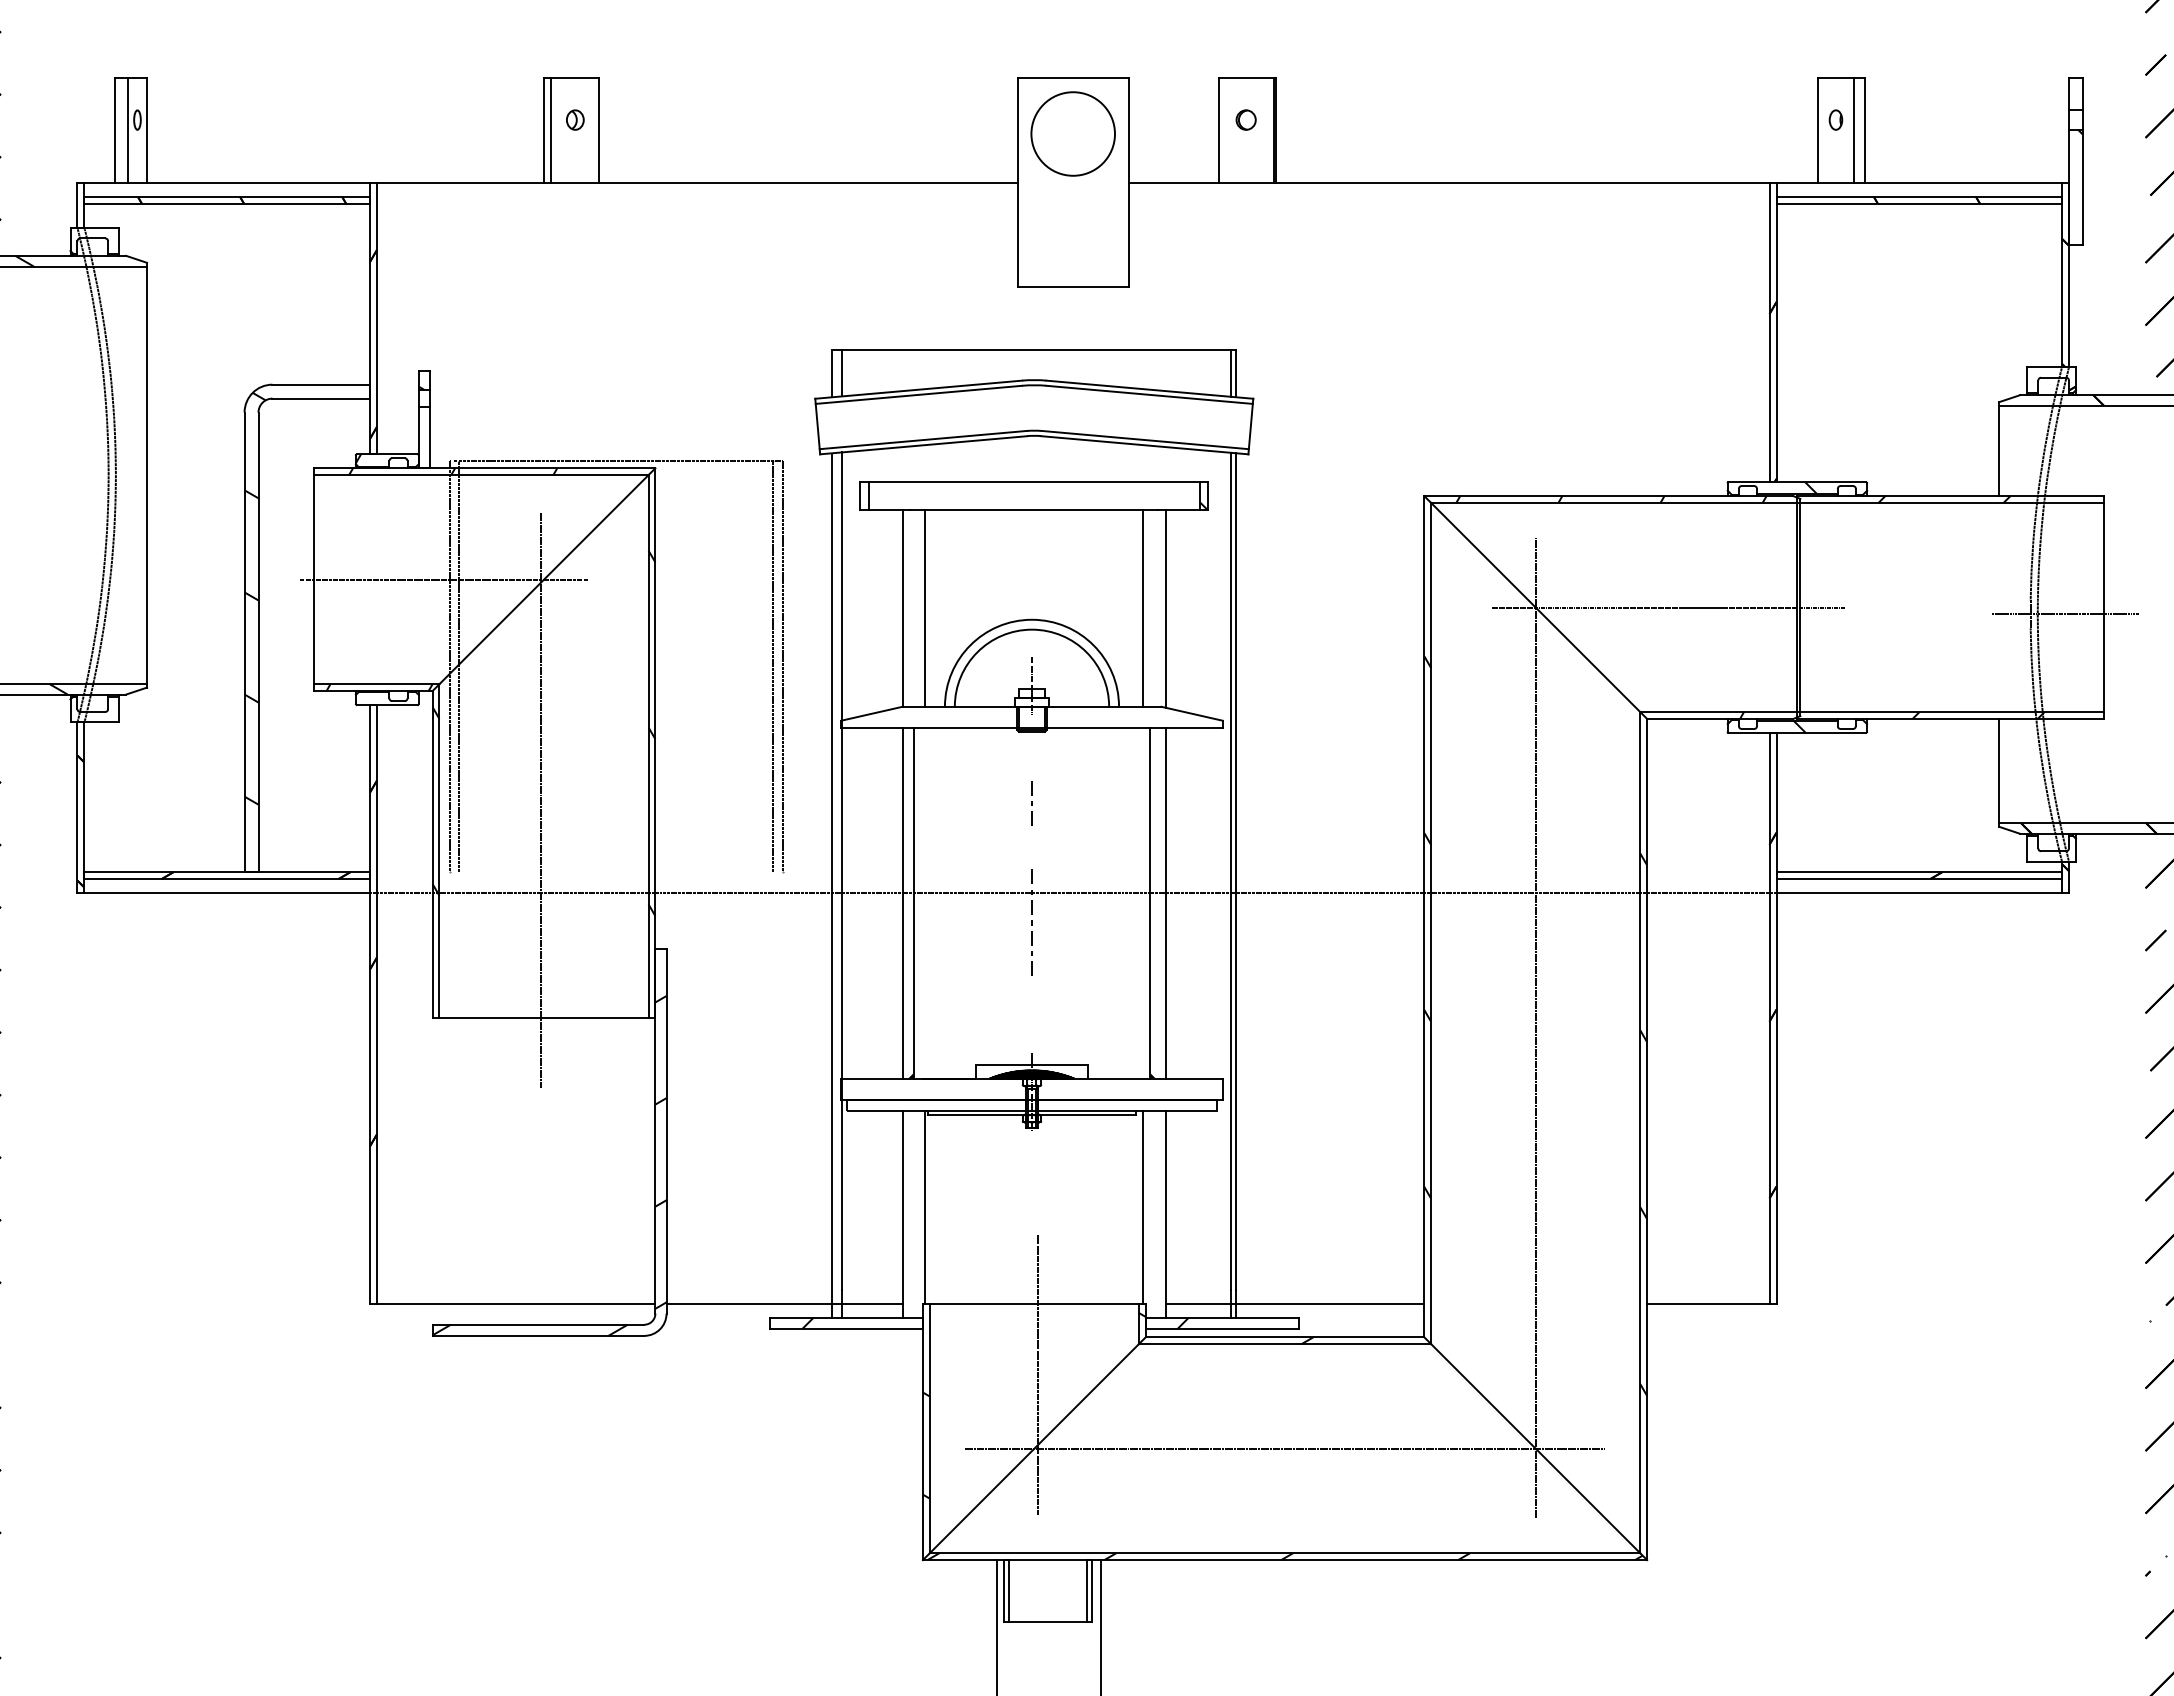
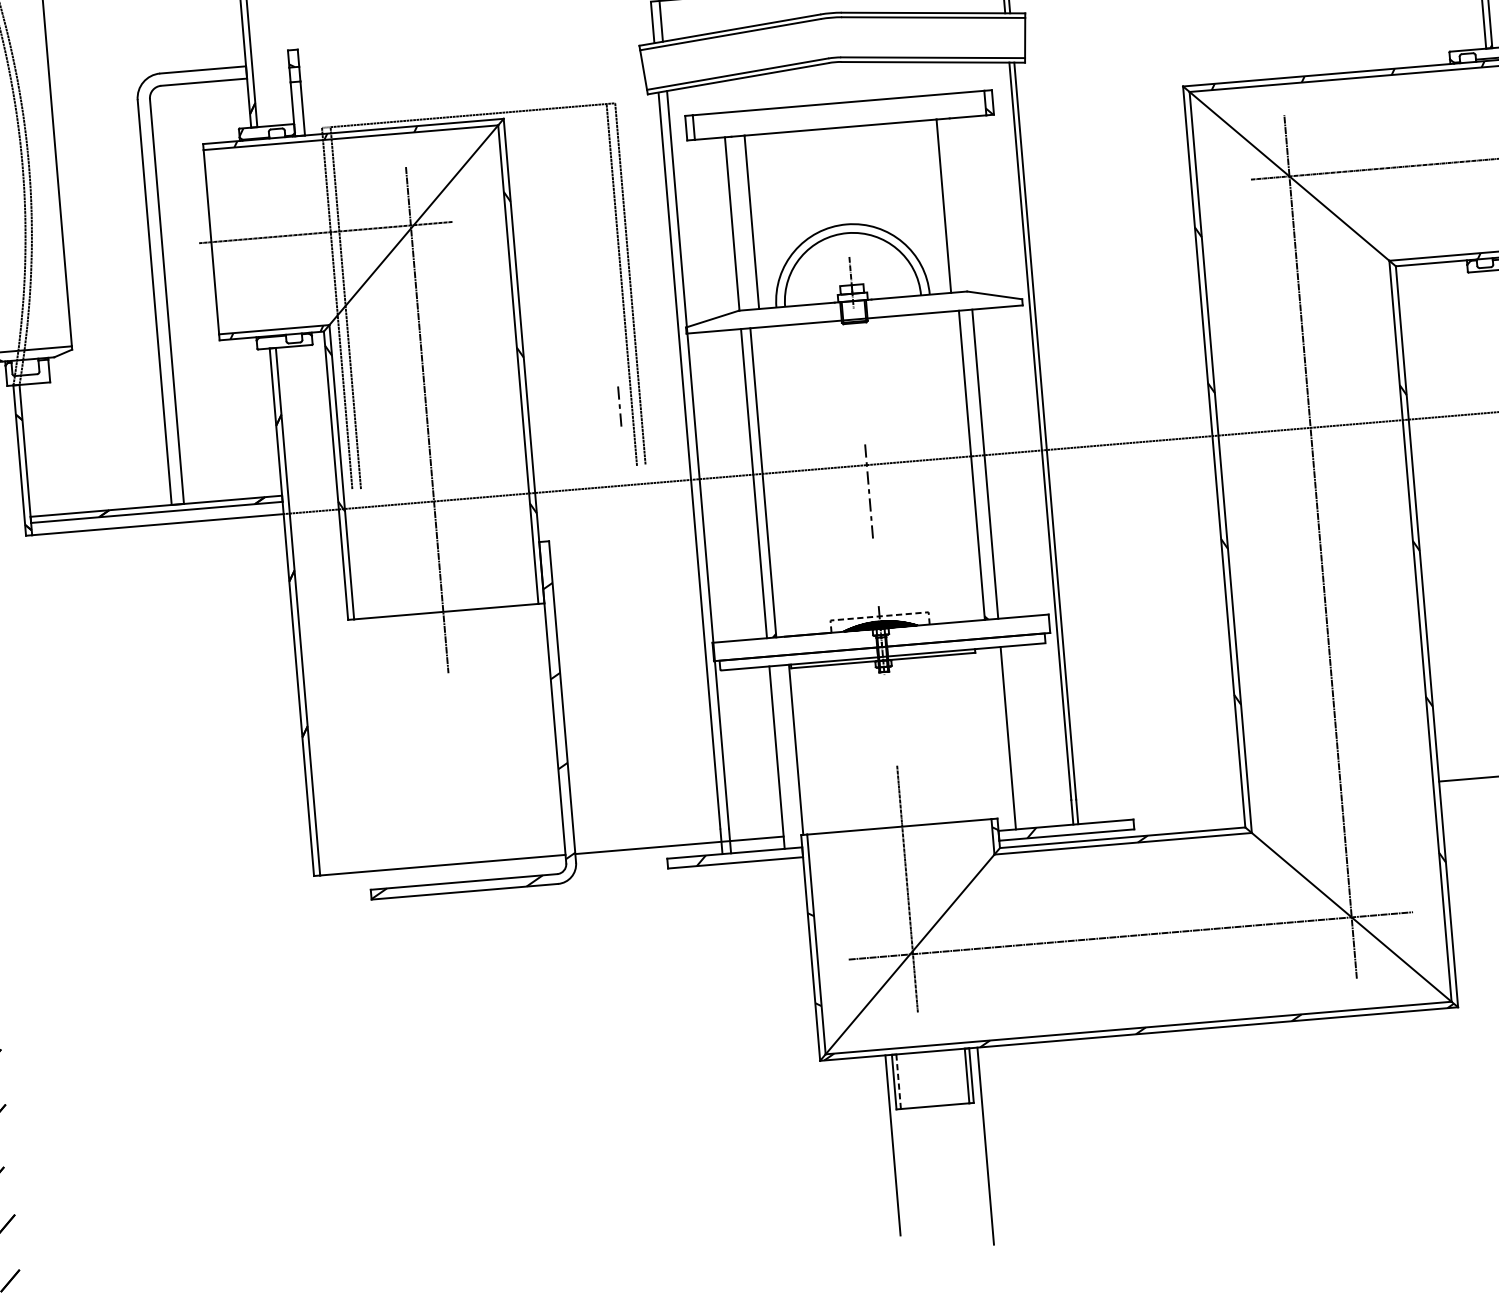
hatch: (254, 598) -> (160, 263), removed
line: (1165, 608) -> (963, 204), removed
line: (1031, 803) -> (619, 406), moved
line: (1031, 1064) -> (879, 616), solid -> dashed
line: (1143, 1206) -> (988, 733), removed
line: (1294, 1303) -> (1128, 807), removed
line: (1009, 1591) -> (898, 1082), solid -> dashed

